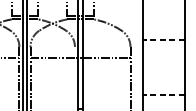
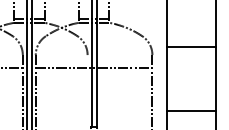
line: (163, 39) -> (190, 46), dashed -> solid
line: (163, 95) -> (190, 111), dashed -> solid

